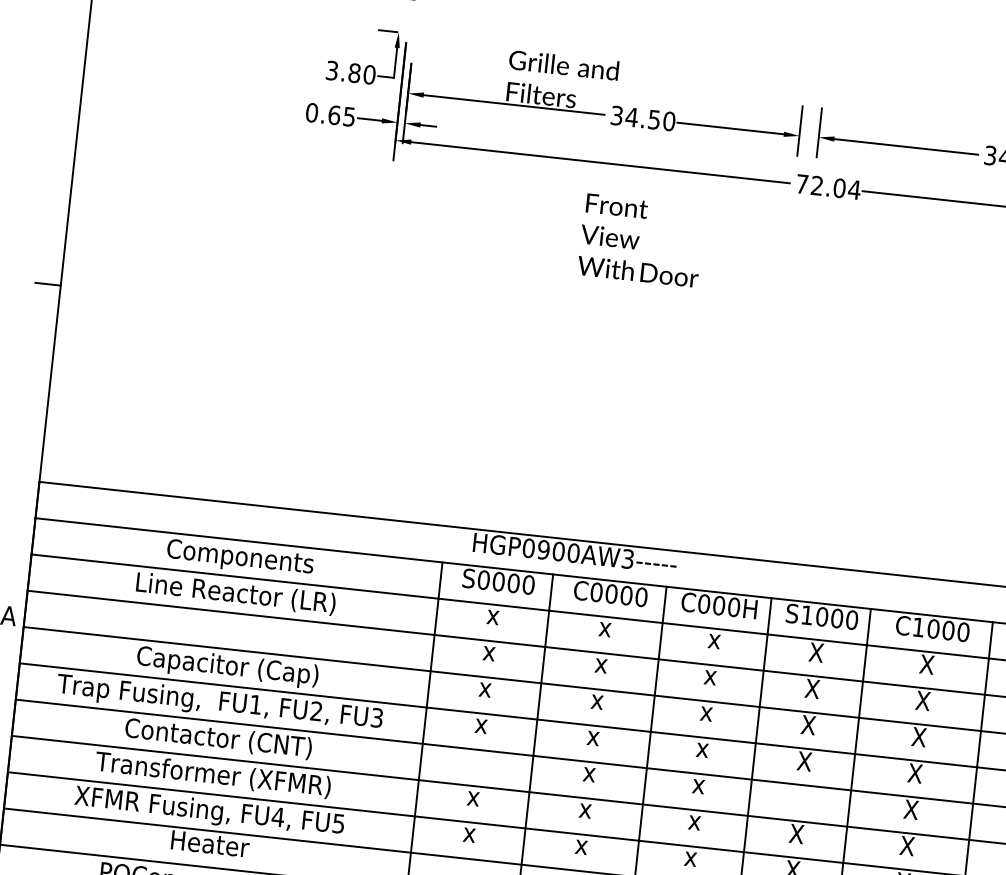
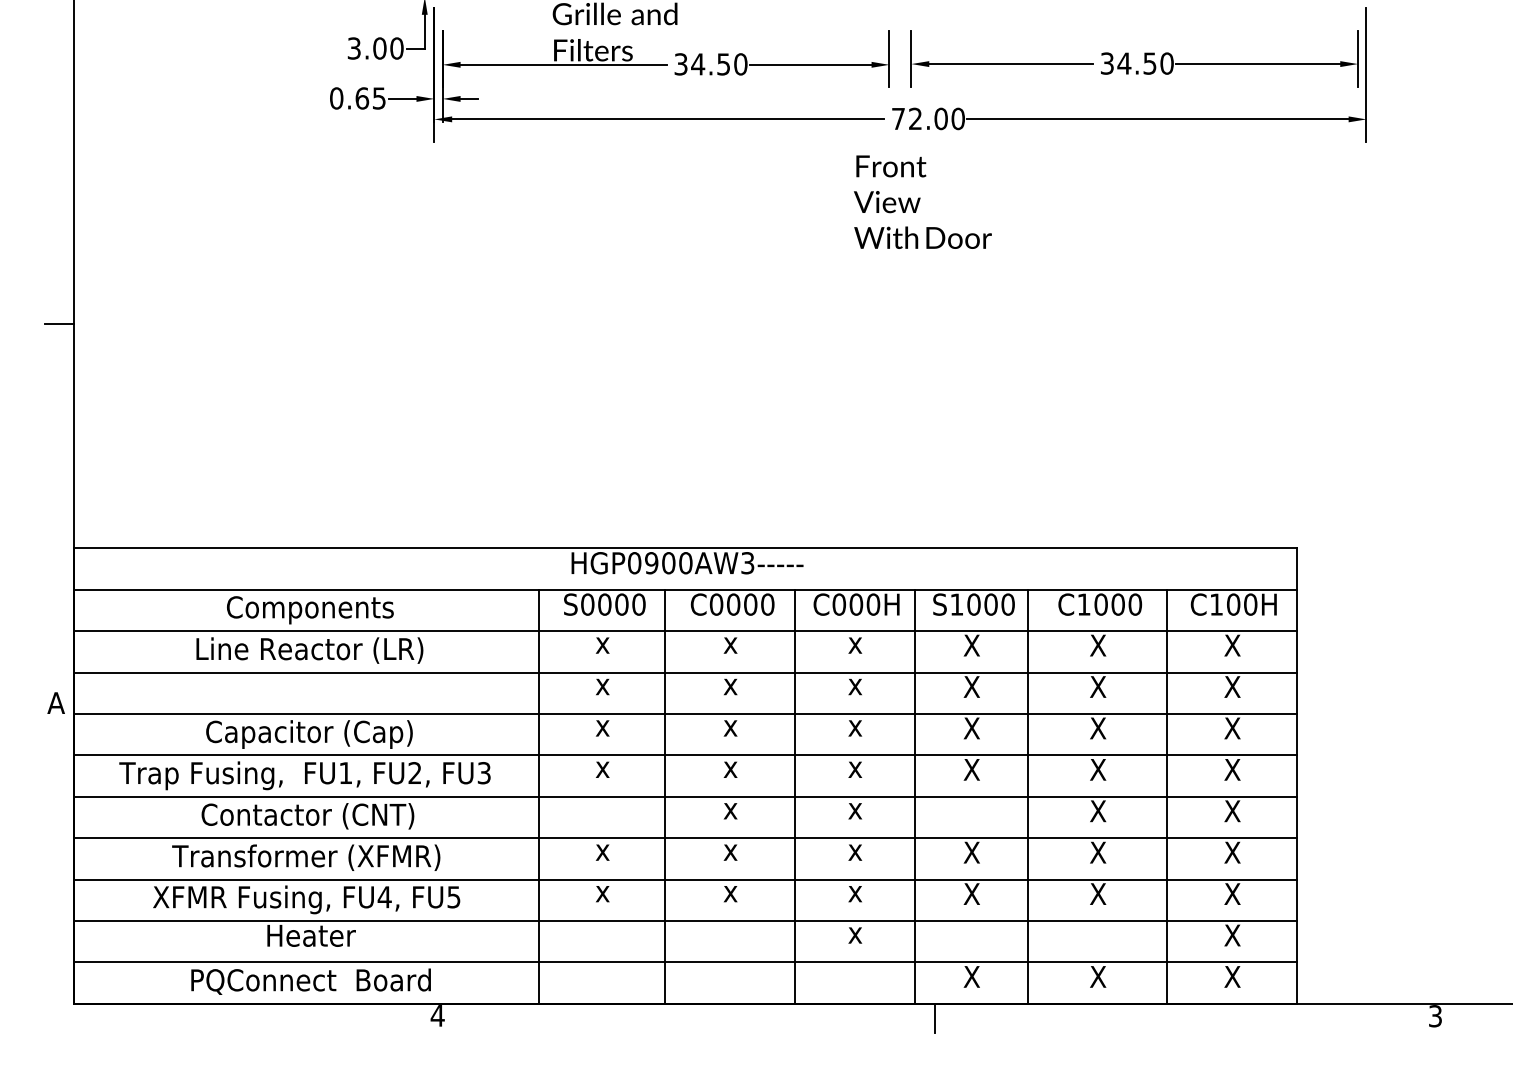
text: (354, 73) -> (379, 48), 3.80 -> 3.00
text: (854, 189) -> (958, 118), 72.04 -> 72.00
text: (641, 239) -> (922, 201), moved

